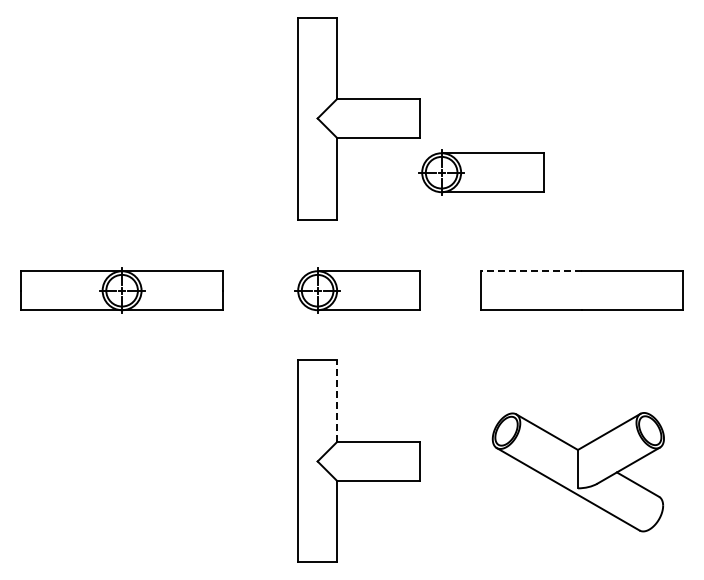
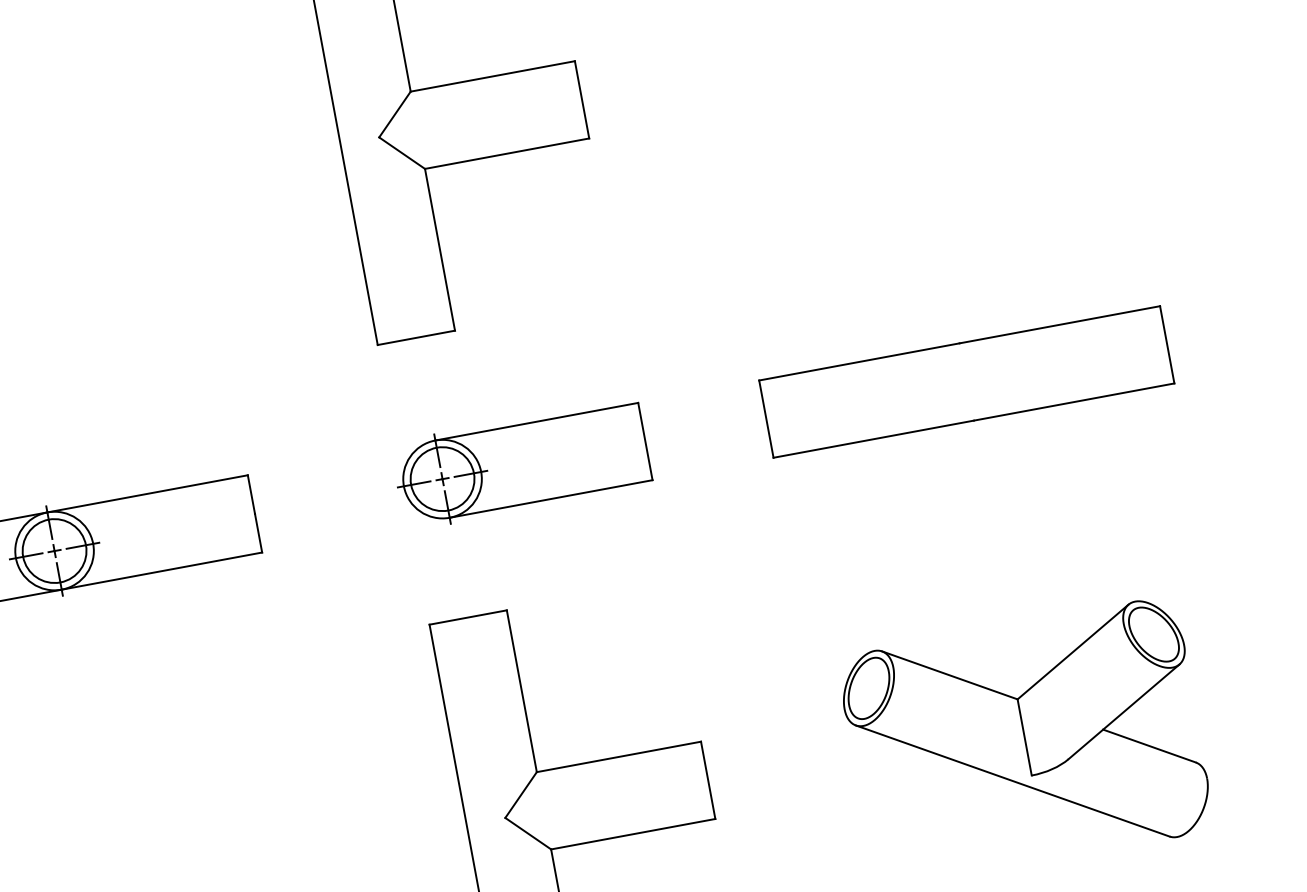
part: (481, 172) -> (724, 184), removed
line: (531, 271) -> (859, 362), dashed -> solid
line: (337, 401) -> (522, 691), dashed -> solid

